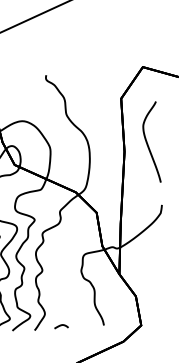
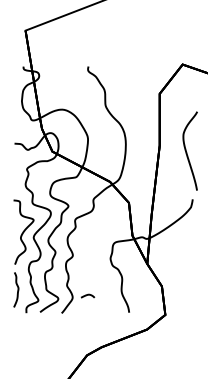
curve: (148, 144) -> (187, 152), moved
curve: (60, 325) -> (87, 295), moved

